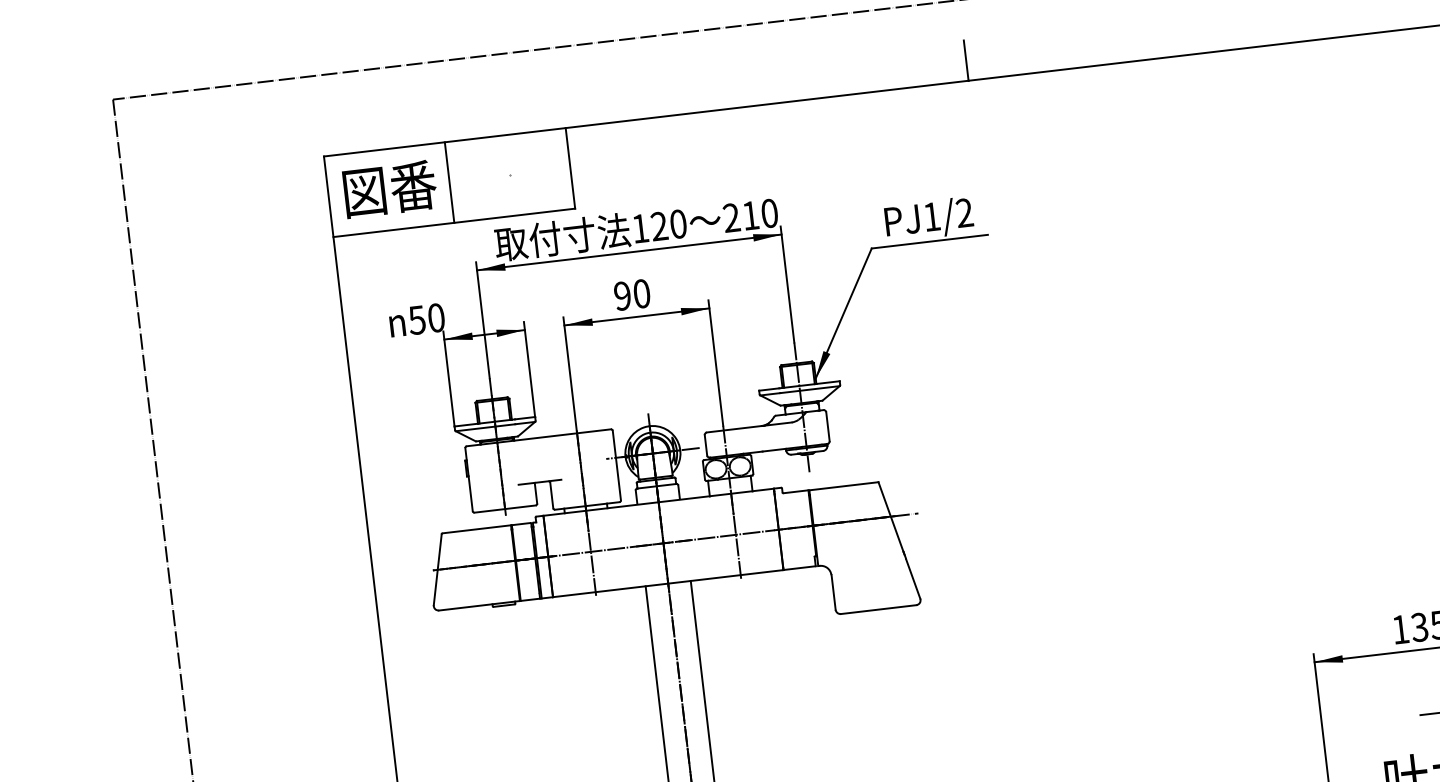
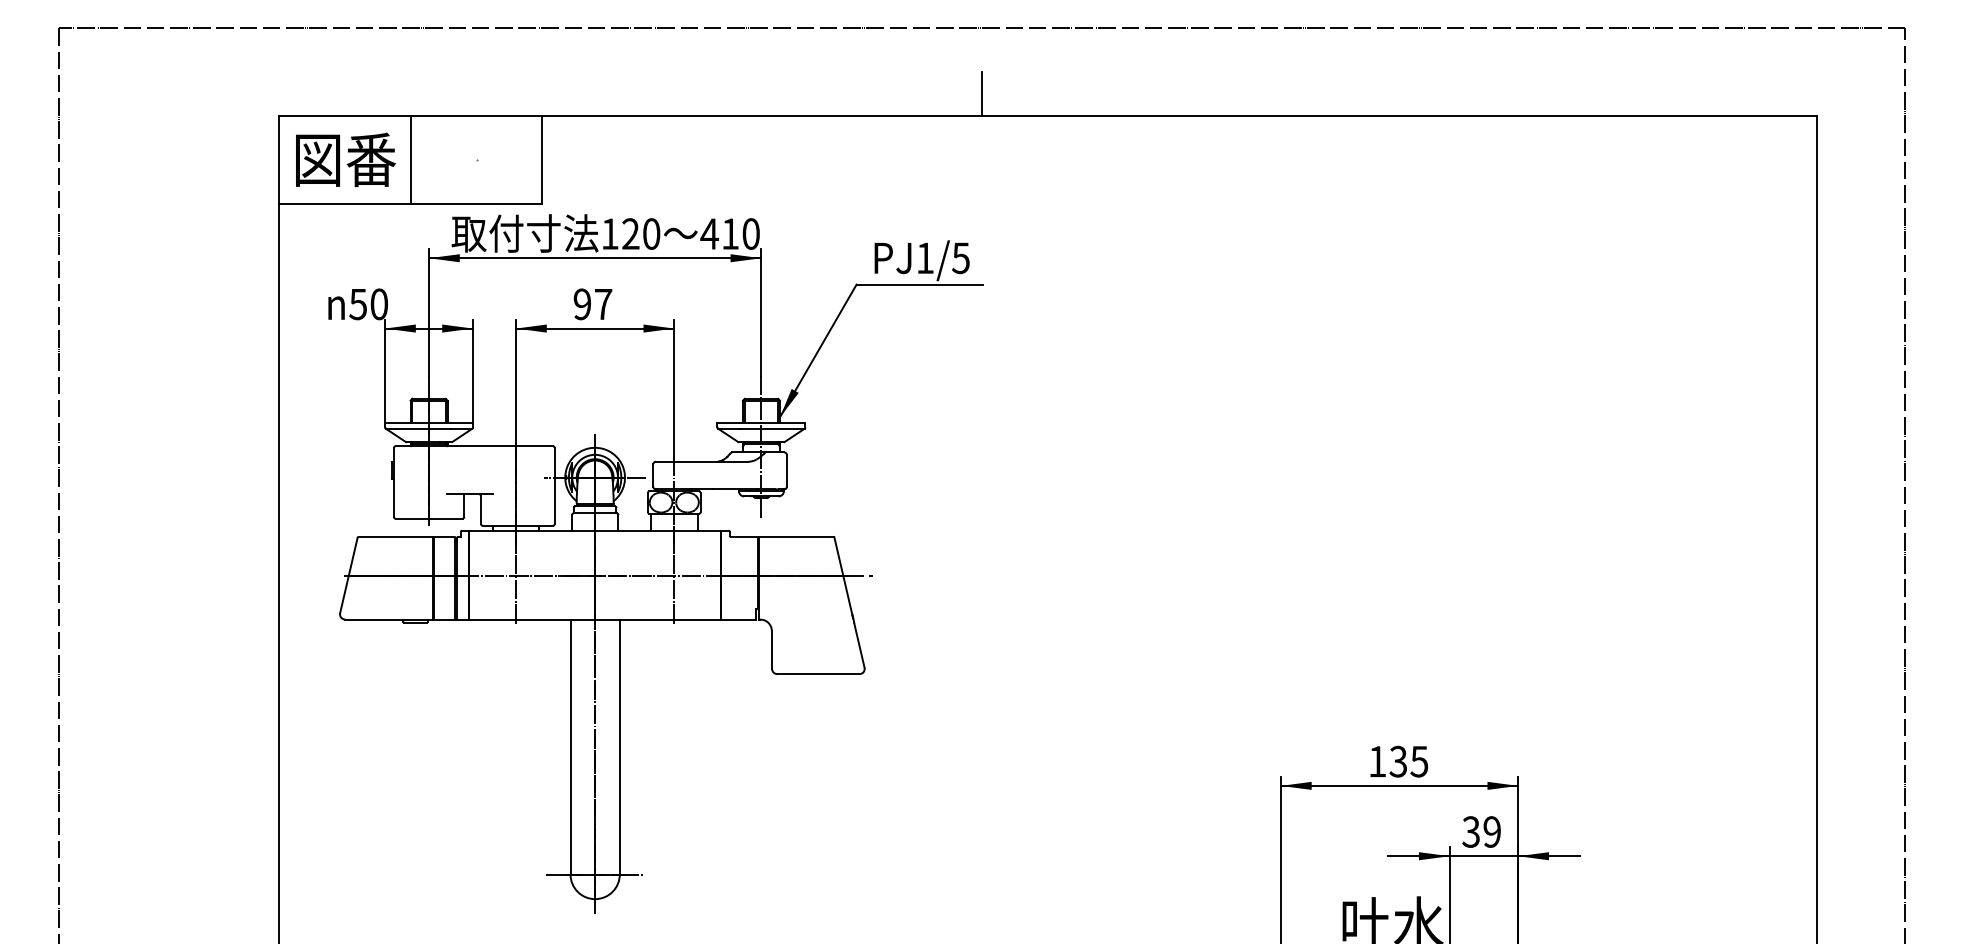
text: (964, 213) -> (960, 258), PJ1/2 -> PJ1/5
text: (731, 217) -> (709, 233), 210 -> 410
text: (641, 293) -> (603, 304), 90 -> 97

